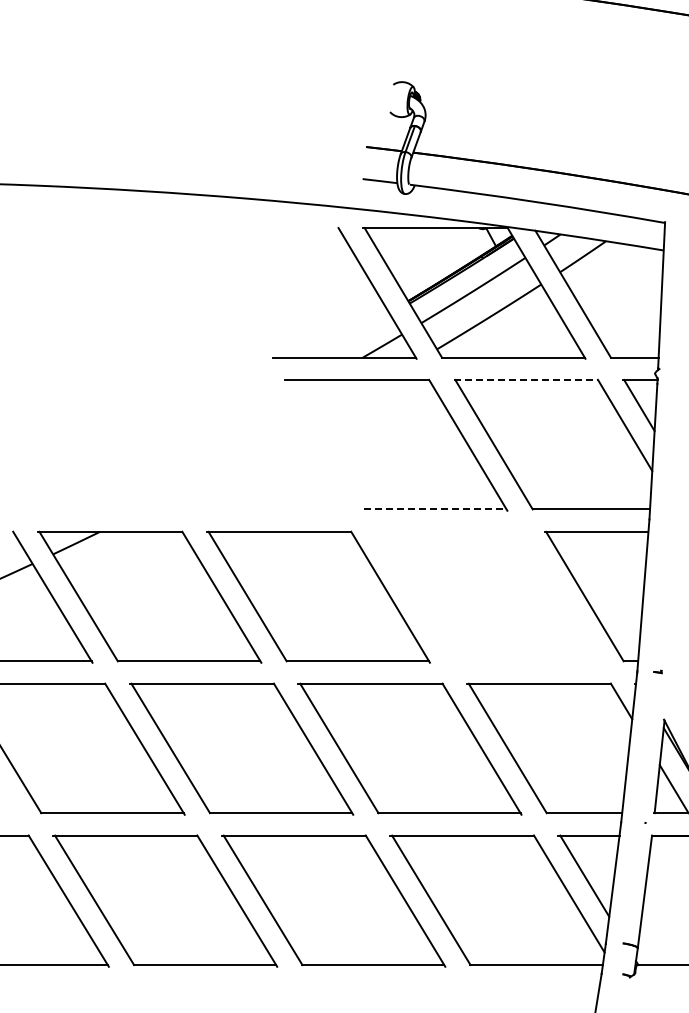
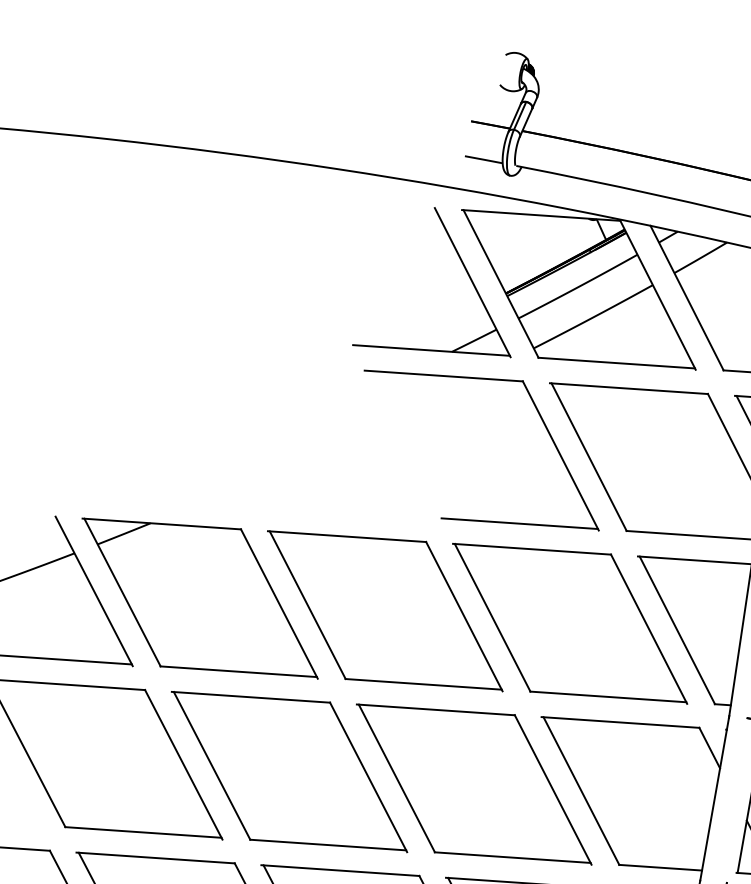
line: (526, 380) -> (629, 389), dashed -> solid
line: (435, 509) -> (520, 523), dashed -> solid
part: (487, 596) -> (570, 623), added

